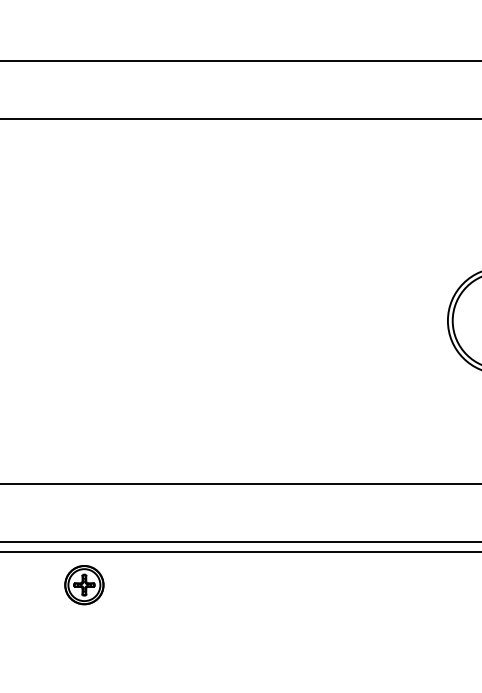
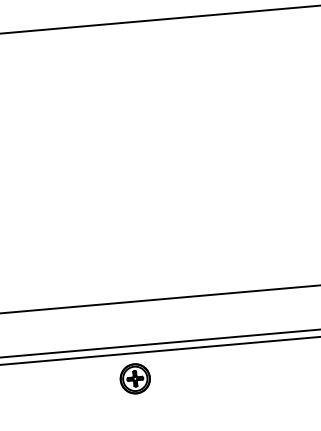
part: (84, 585) -> (135, 379), moved

